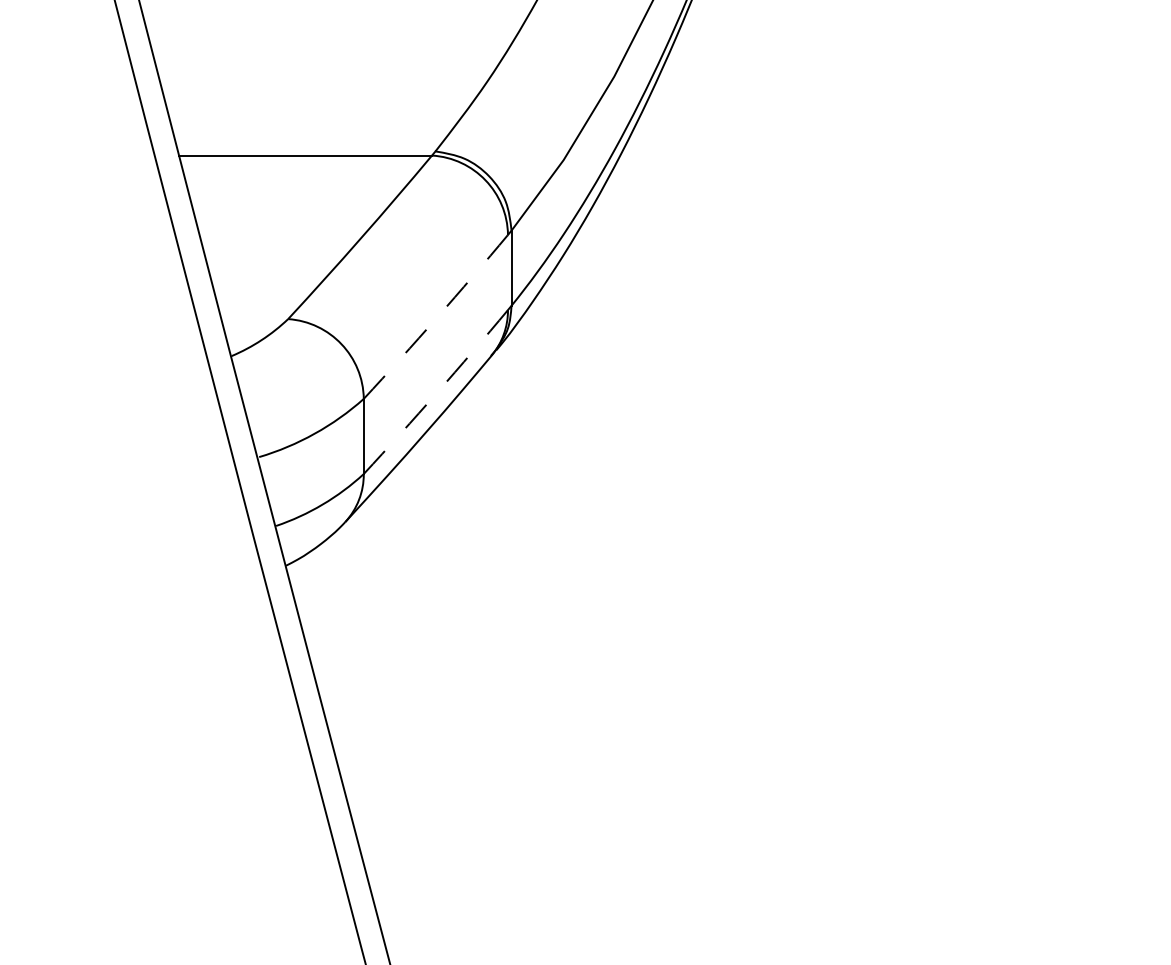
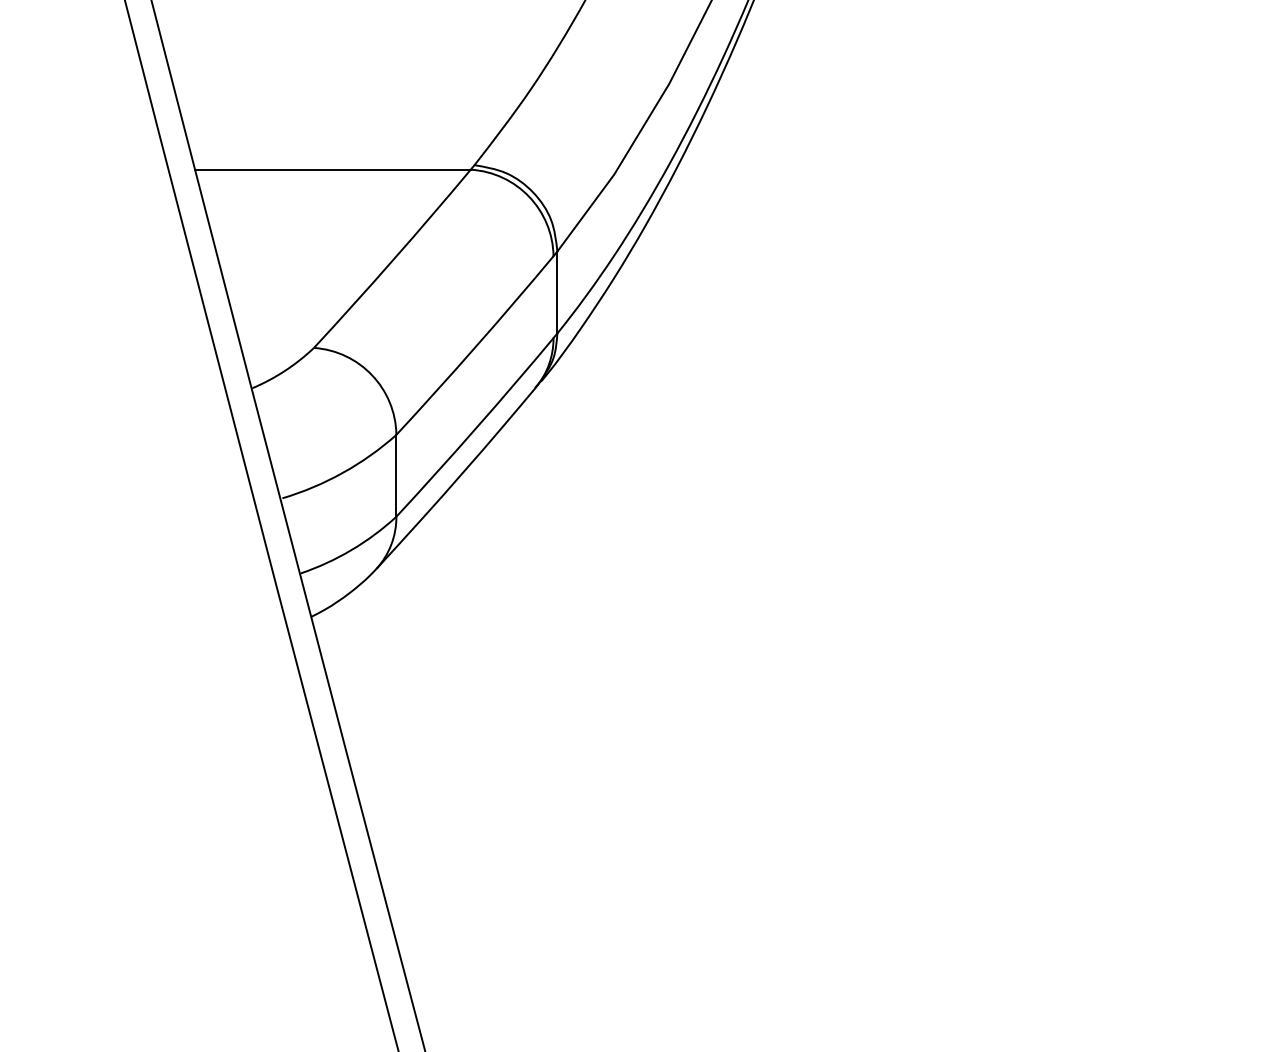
arc: (436, 317) -> (475, 346), dashed -> solid
arc: (436, 392) -> (475, 427), dashed -> solid

